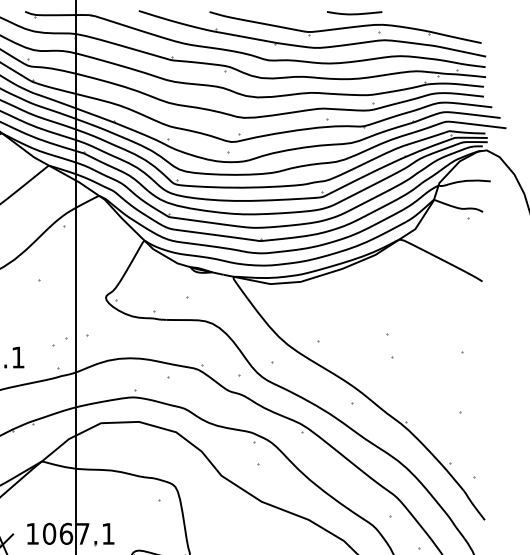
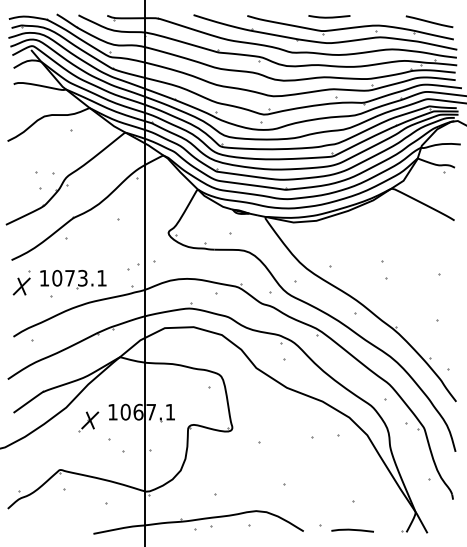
line: (354, 12) -> (329, 16), moved
line: (449, 19) -> (429, 21), added

